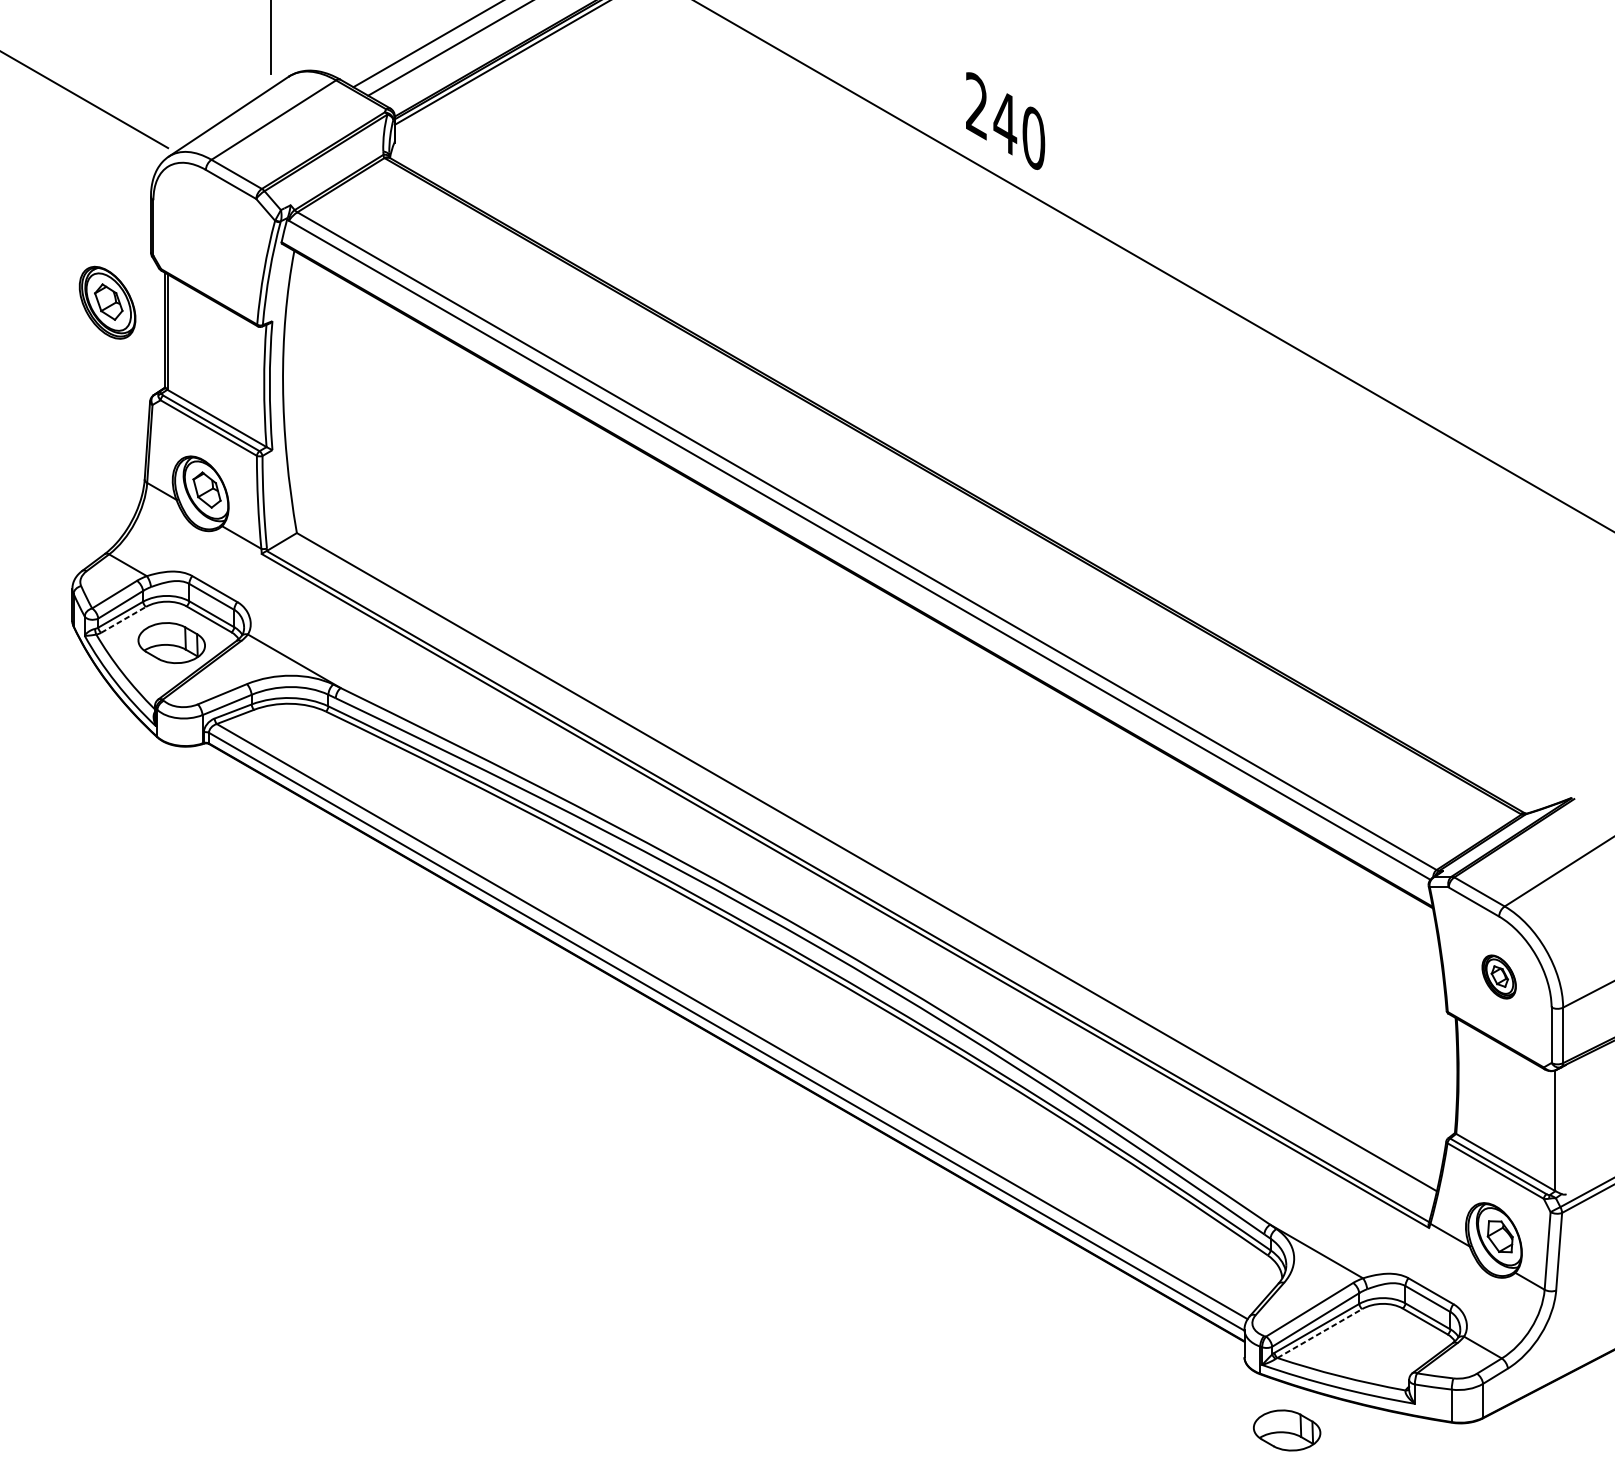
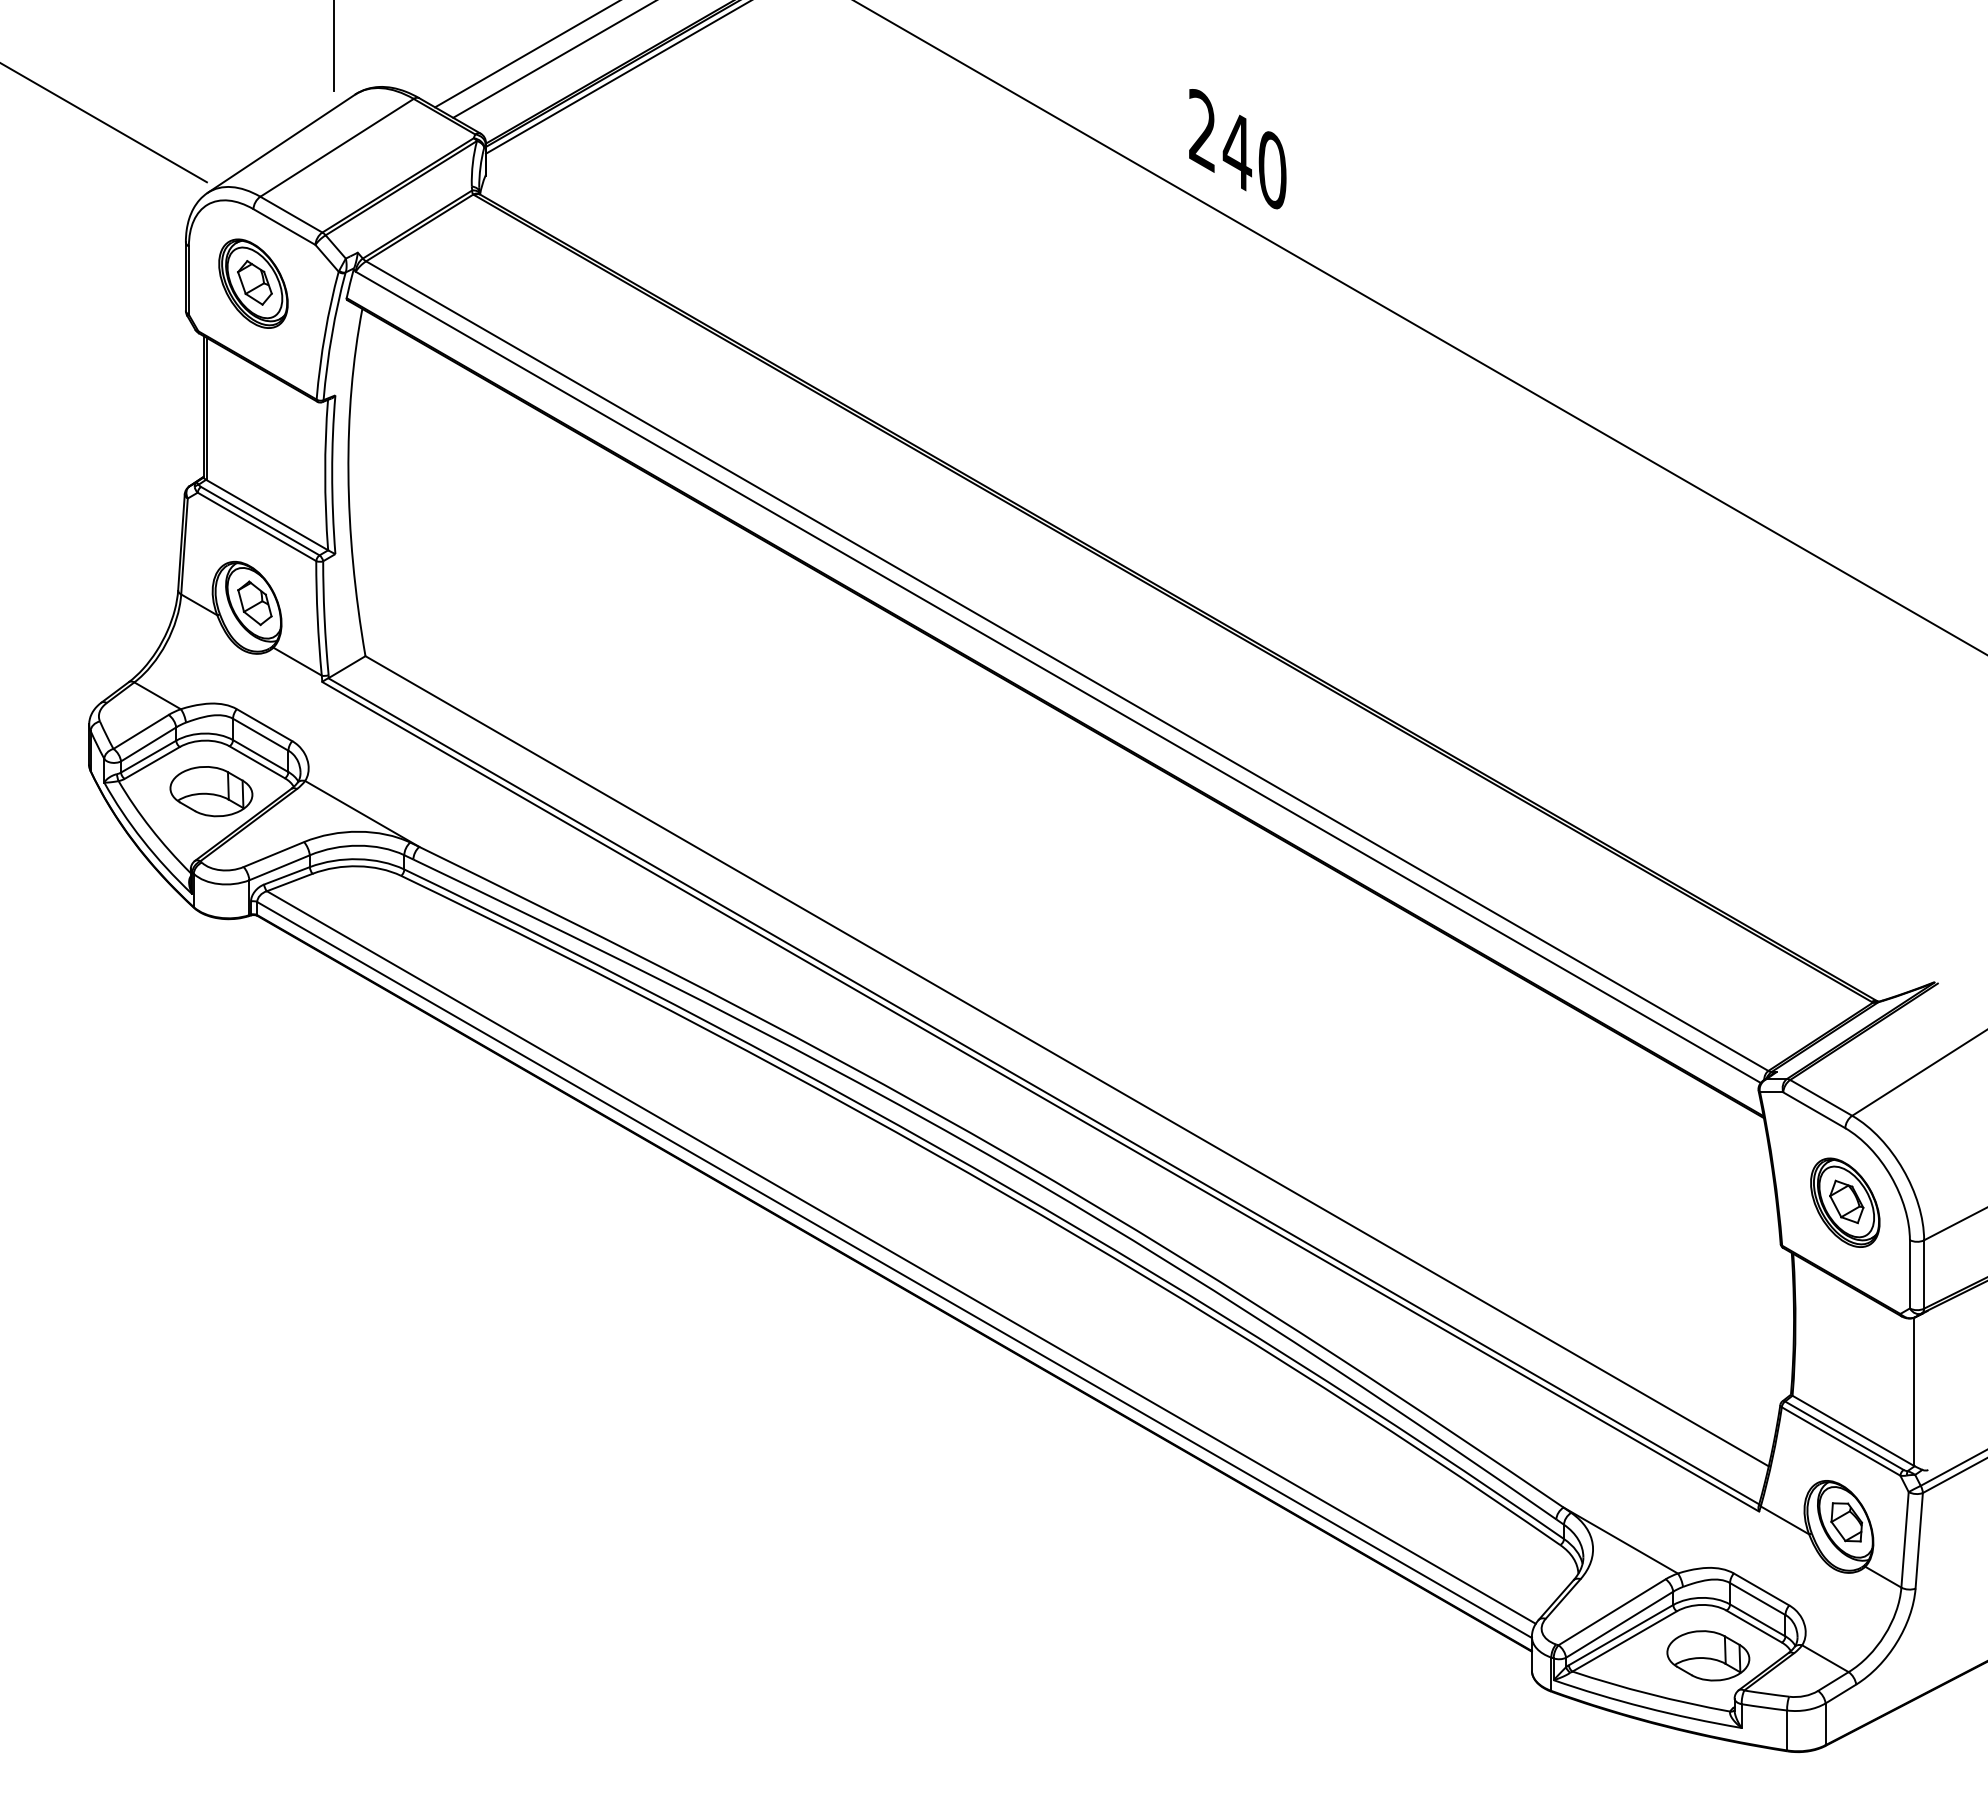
part: (107, 302) -> (253, 283), moved
line: (123, 619) -> (152, 762), dashed -> solid
part: (1499, 976) -> (1845, 1202), size x1.67
line: (1320, 1333) -> (1625, 1641), dashed -> solid
part: (1287, 1430) -> (1708, 1655), moved

